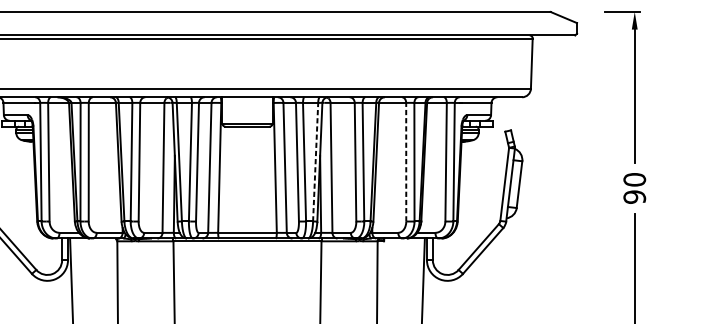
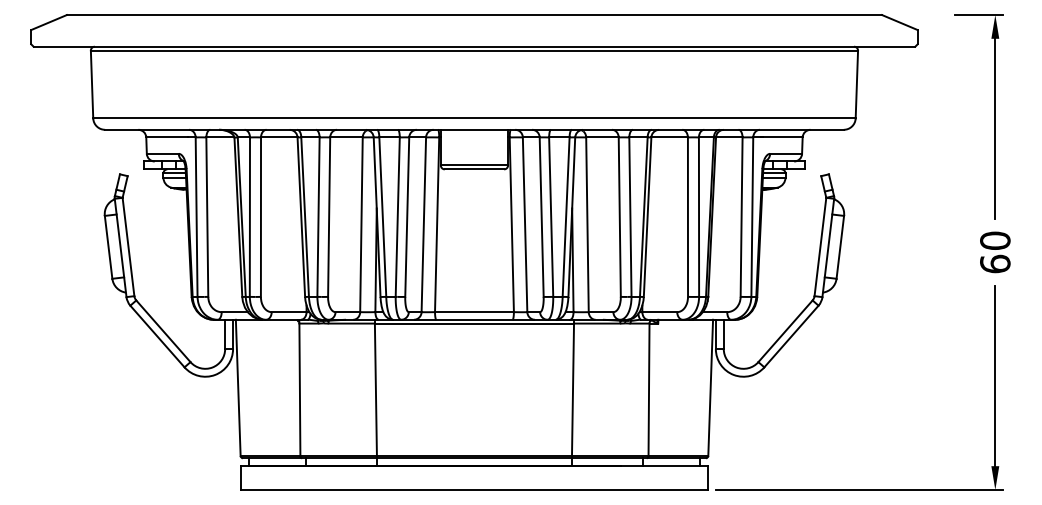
line: (315, 162) -> (566, 217), dashed -> solid
line: (405, 162) -> (687, 217), dashed -> solid
text: (634, 196) -> (995, 263), 90 -> 60

